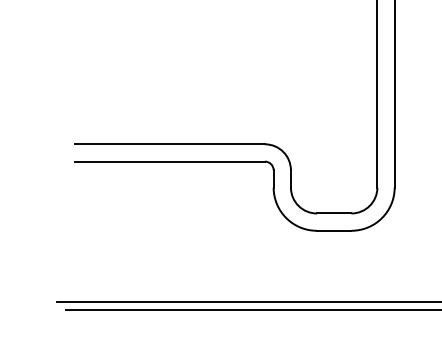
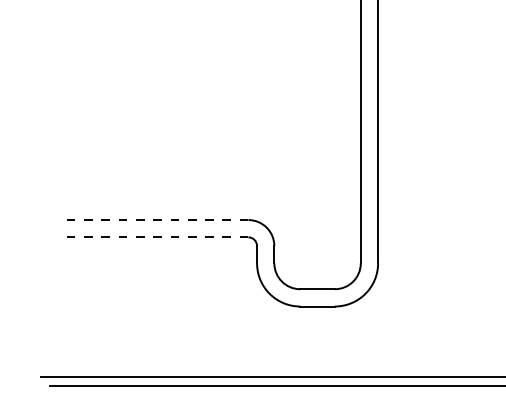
line: (169, 144) -> (152, 220), solid -> dashed
line: (169, 161) -> (152, 237), solid -> dashed

